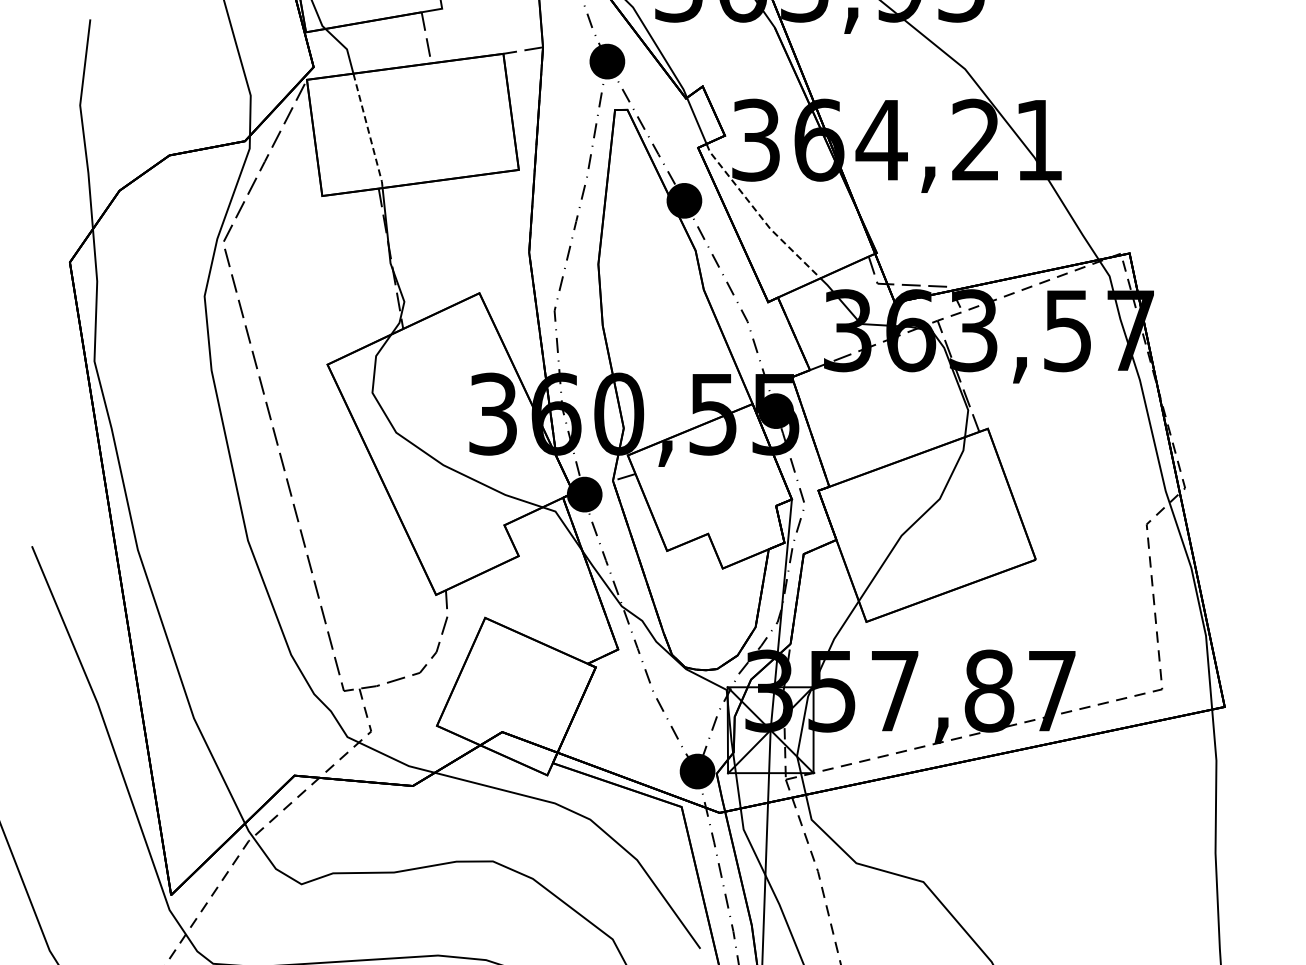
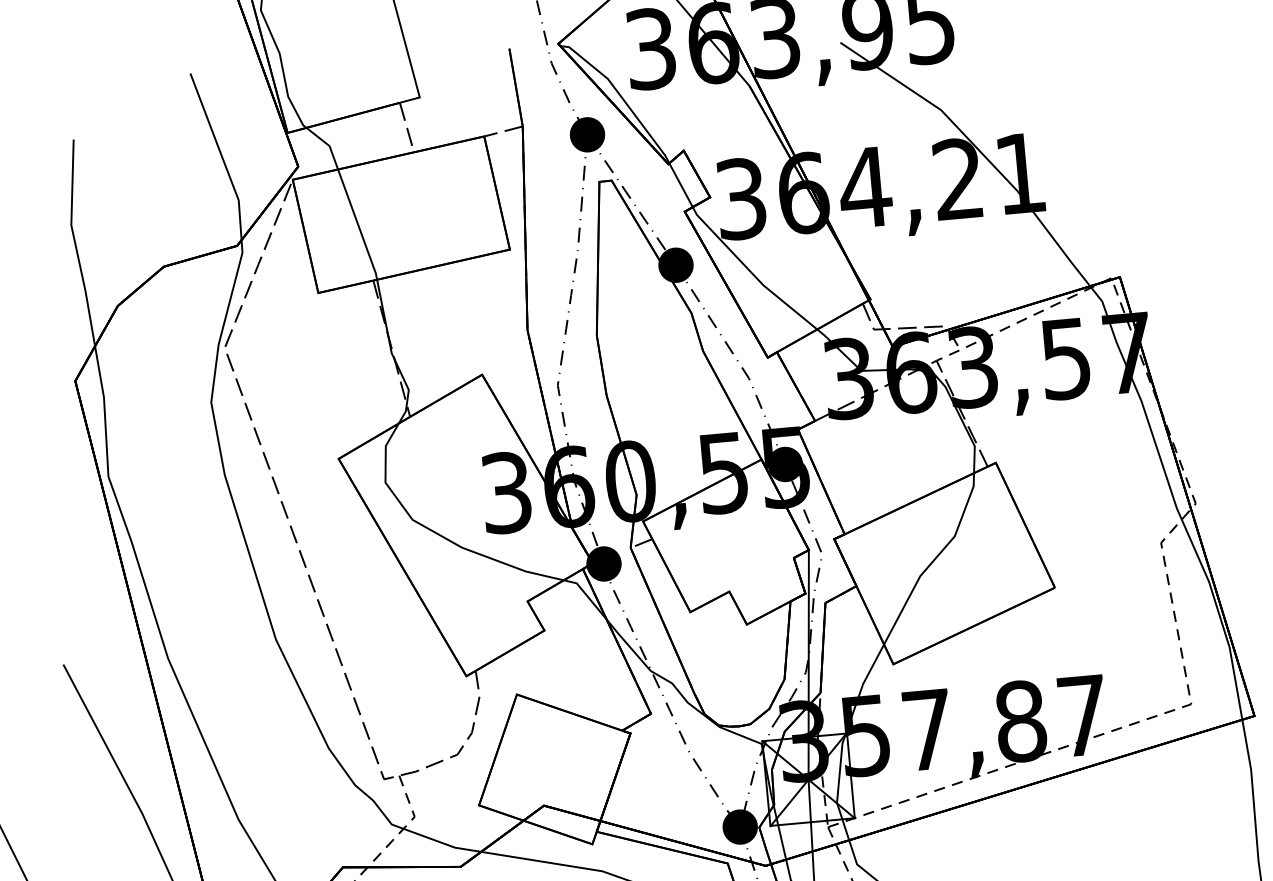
line: (368, 131) -> (358, 225), dashed -> solid
line: (759, 215) -> (751, 272), dashed -> solid

